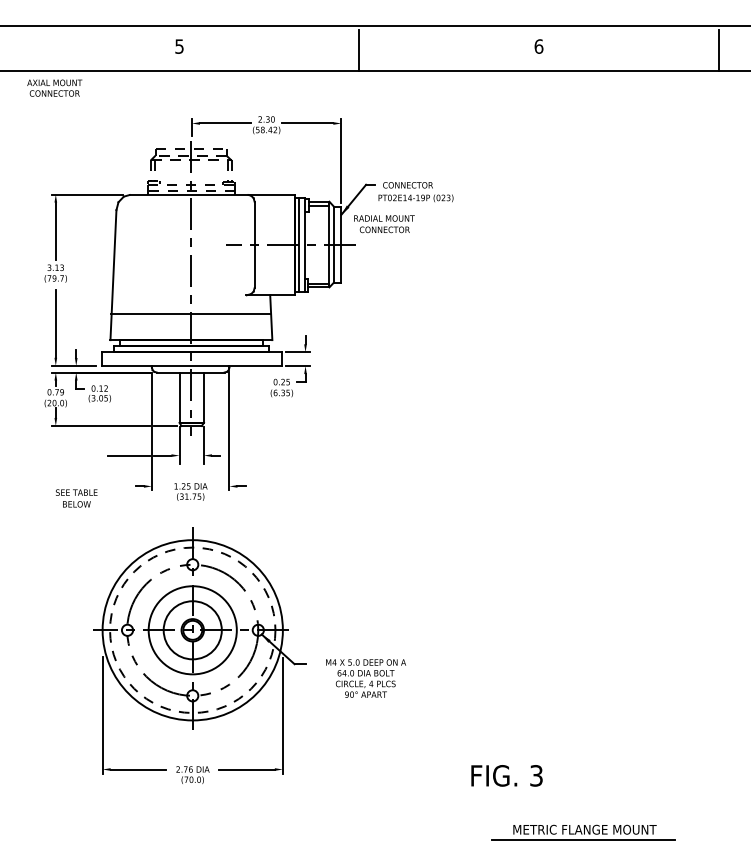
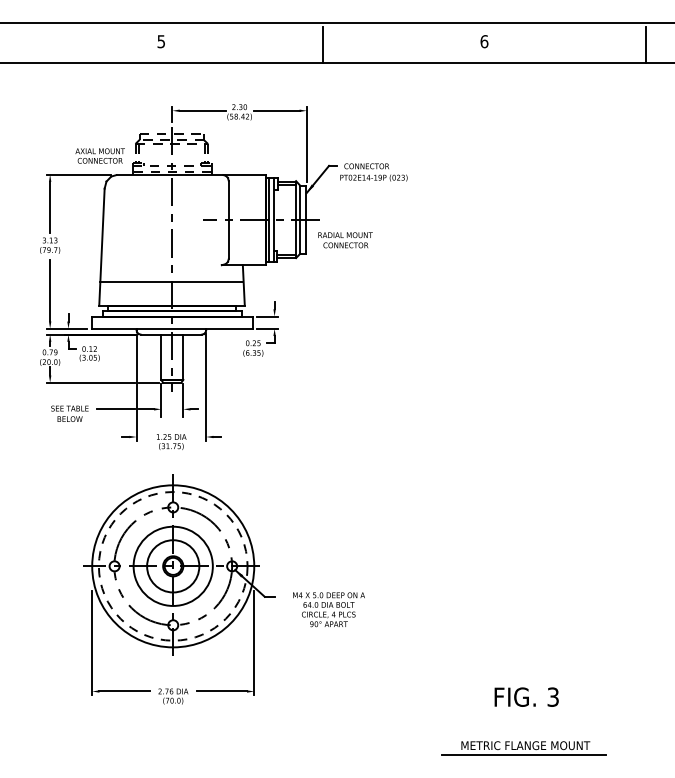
text: (53, 87) -> (99, 155), moved
text: (384, 224) -> (345, 240), moved
text: (76, 498) -> (69, 413), moved
text: (506, 775) -> (526, 696), moved

